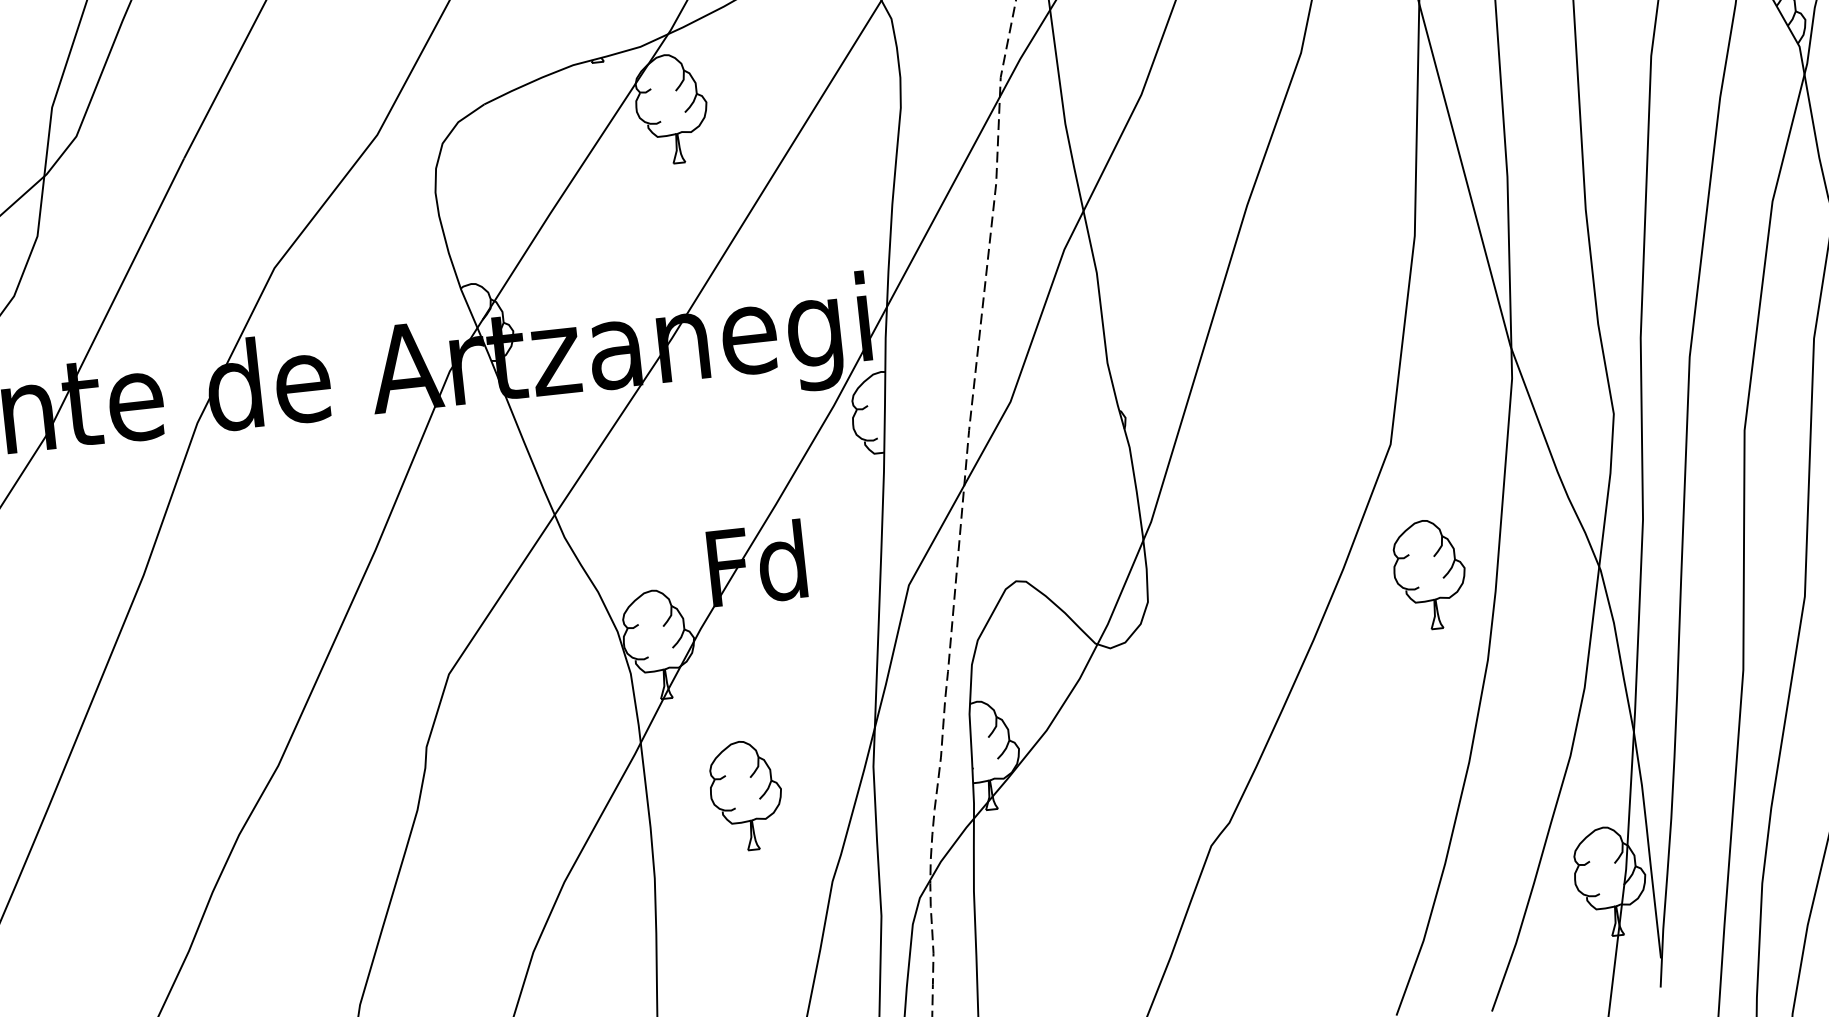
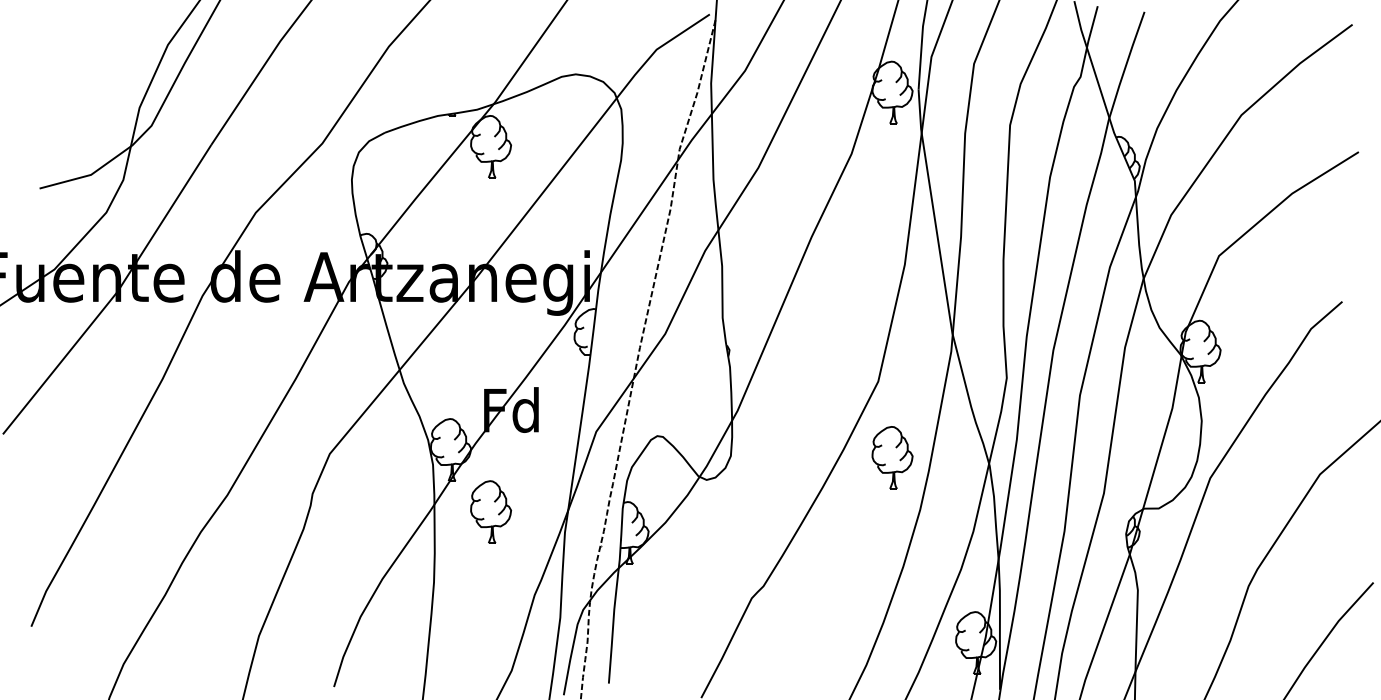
part: (746, 794) -> (491, 511), moved

